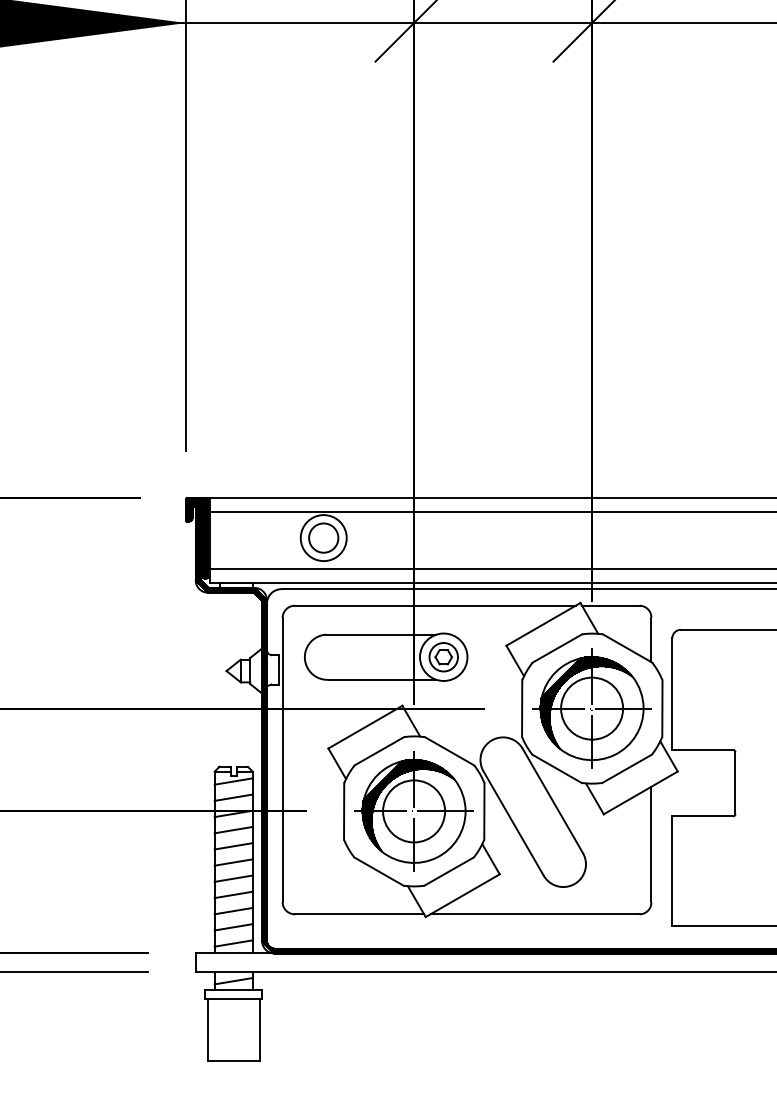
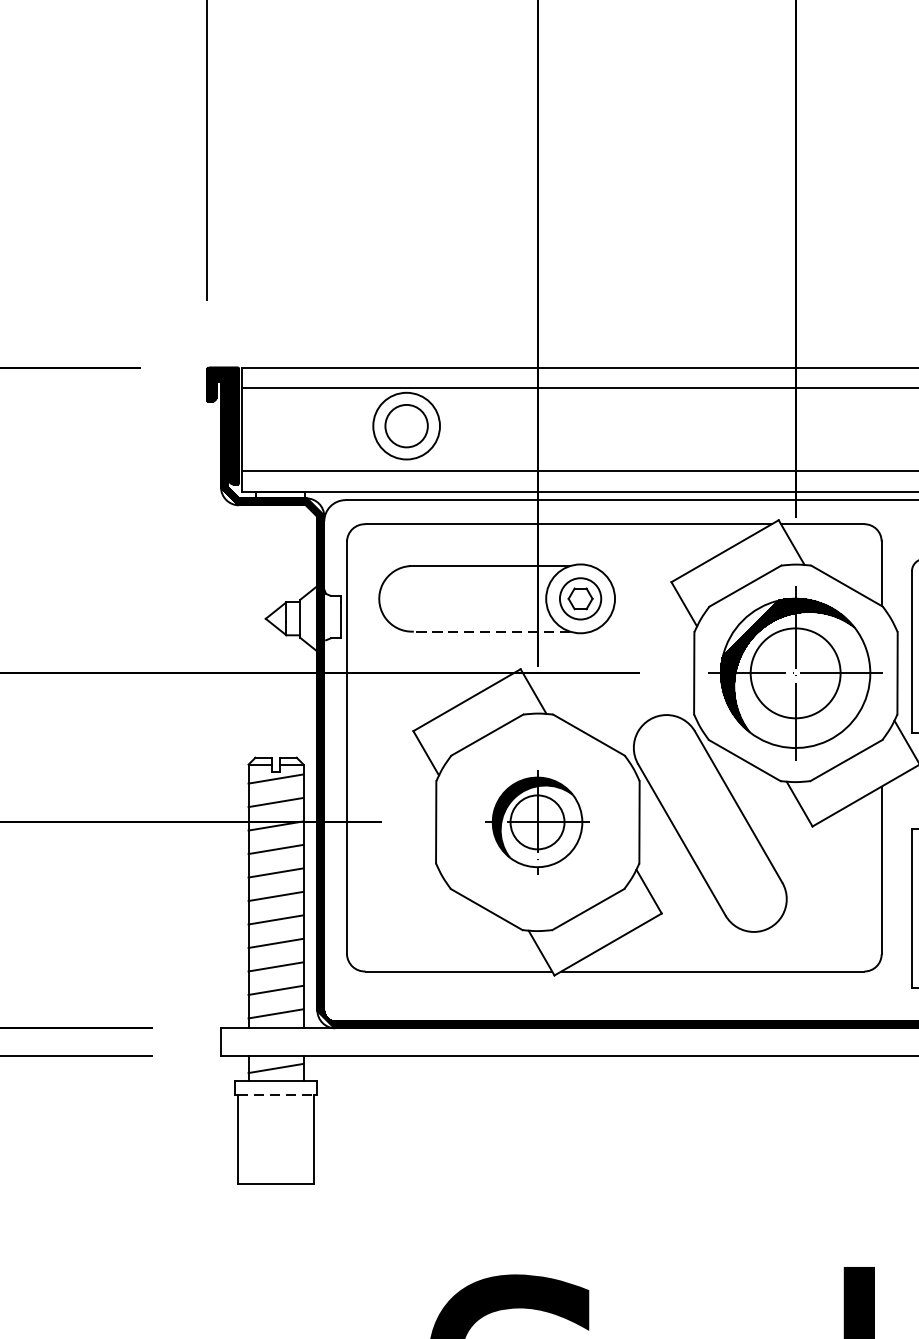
line: (382, 679) -> (491, 631), solid -> dashed
part: (413, 811) -> (536, 822), size x0.6
line: (234, 999) -> (277, 1094), solid -> dashed

